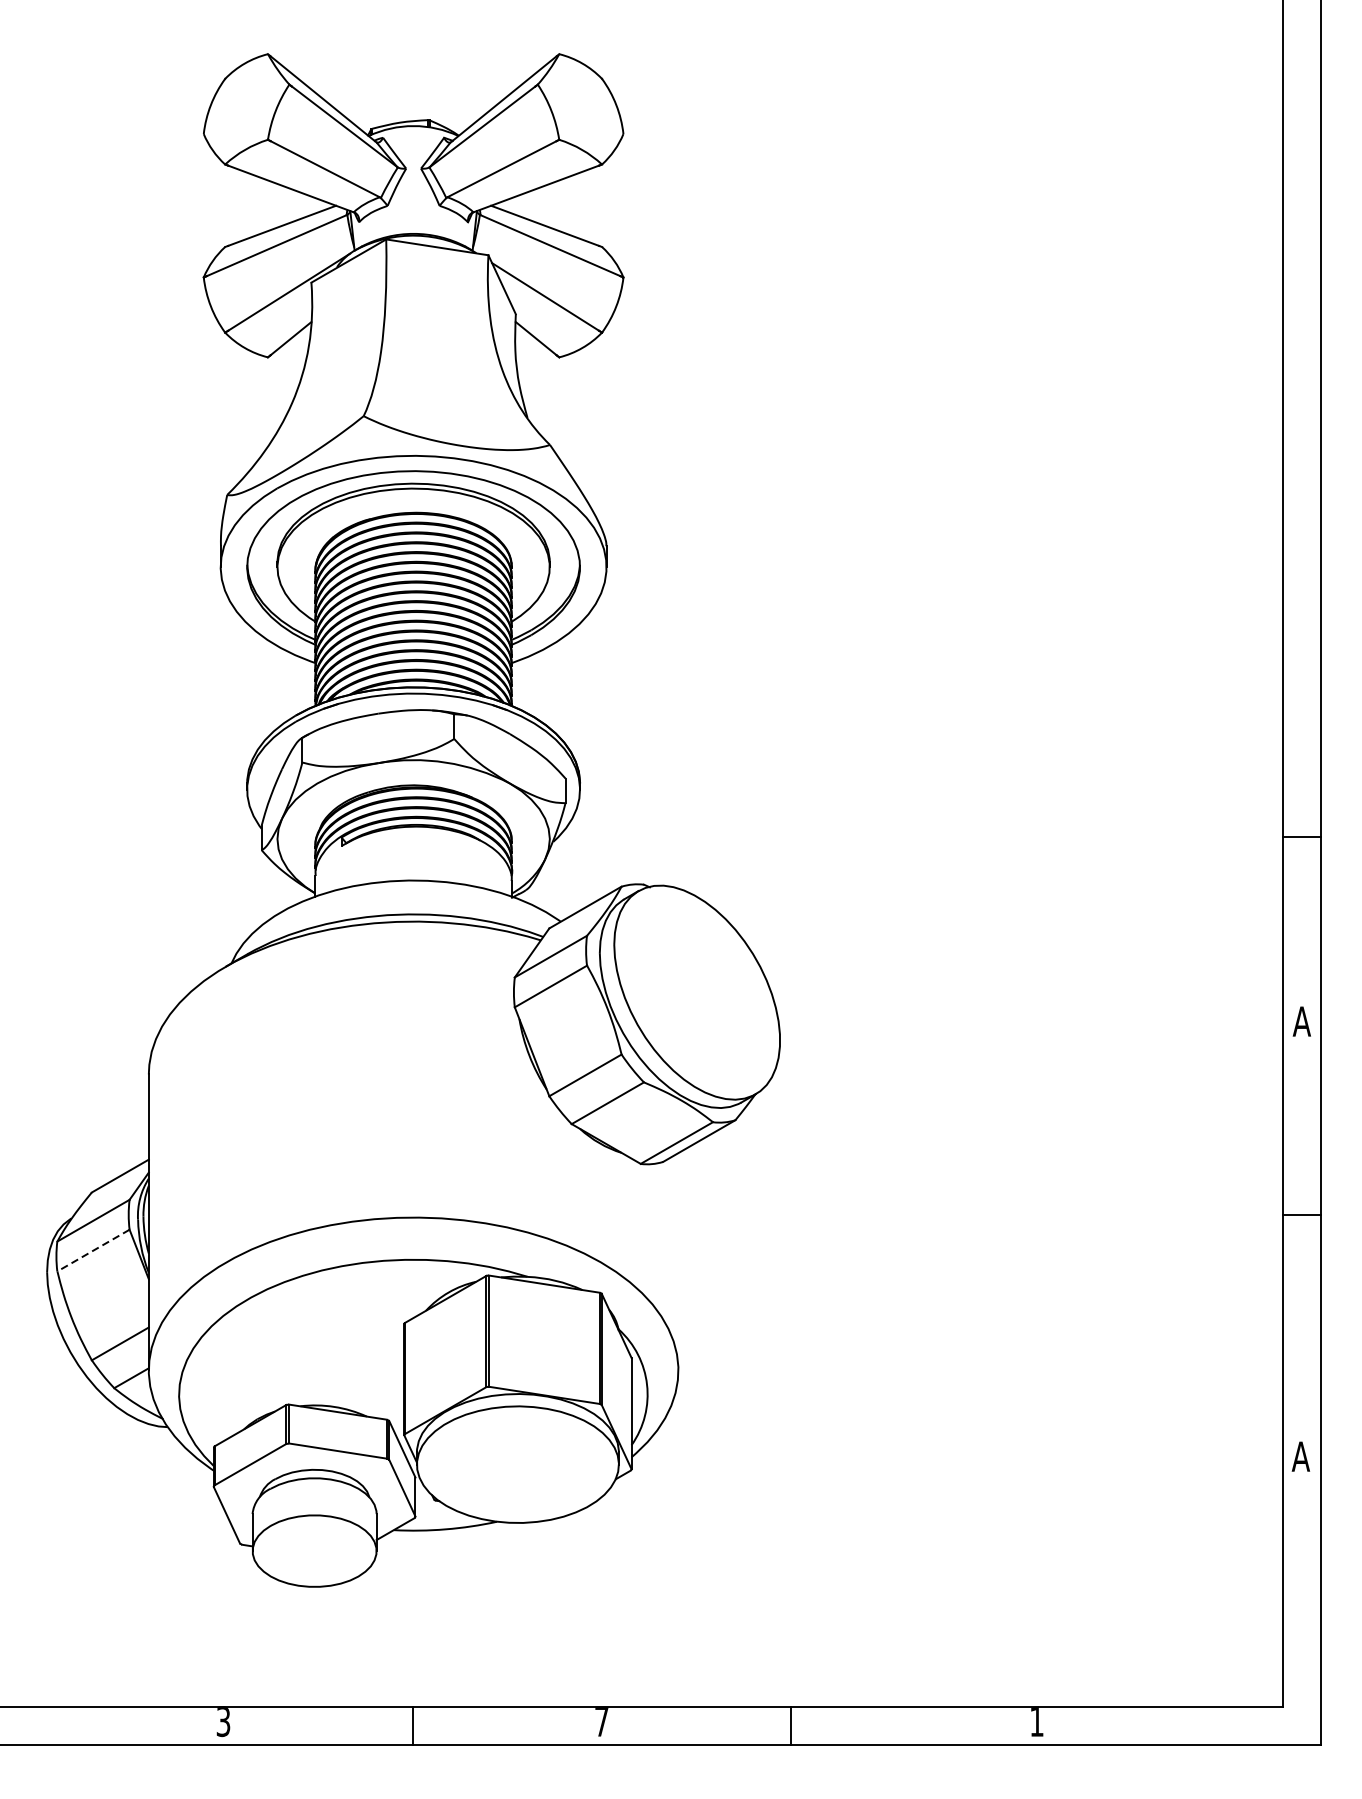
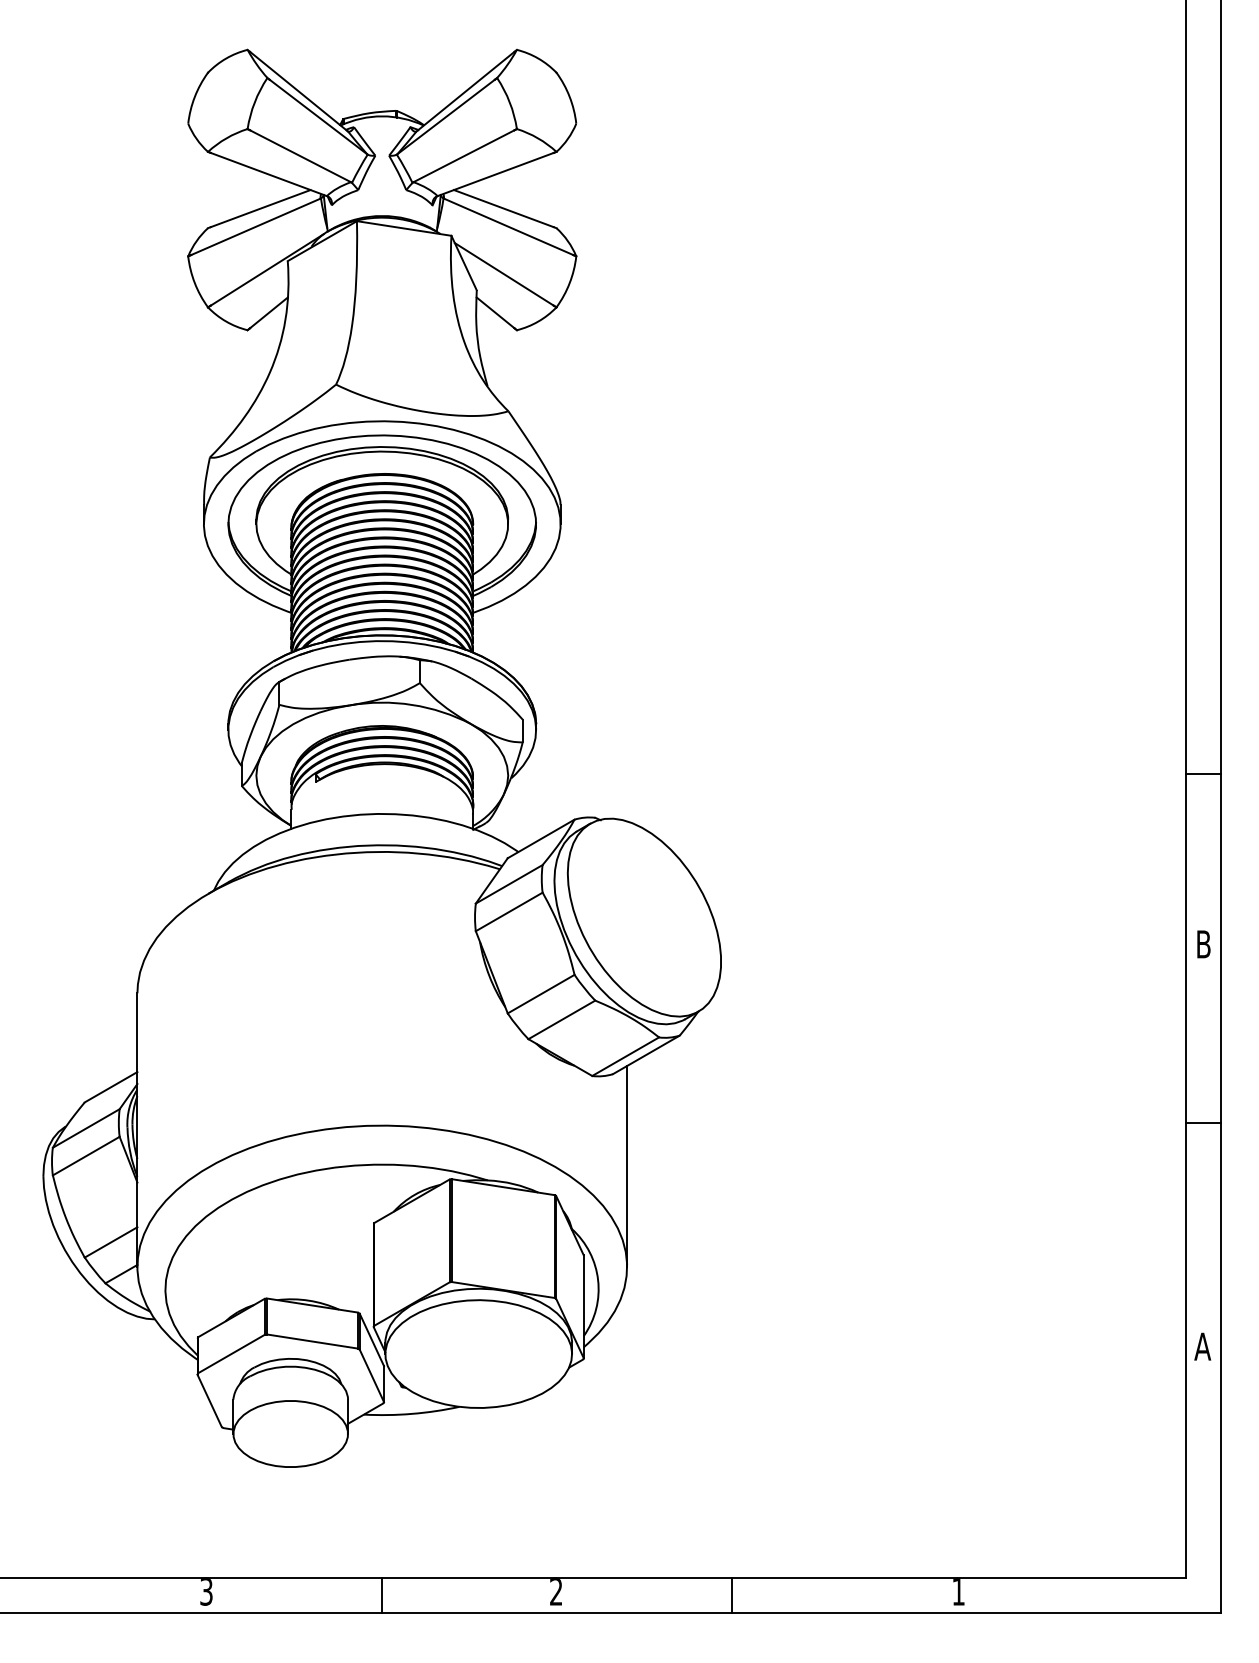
text: (1301, 1021) -> (1203, 944), A -> B
line: (93, 1250) -> (86, 1156), dashed -> solid
line: (678, 1260) -> (627, 1165), added
text: (602, 1722) -> (556, 1592), 7 -> 2

